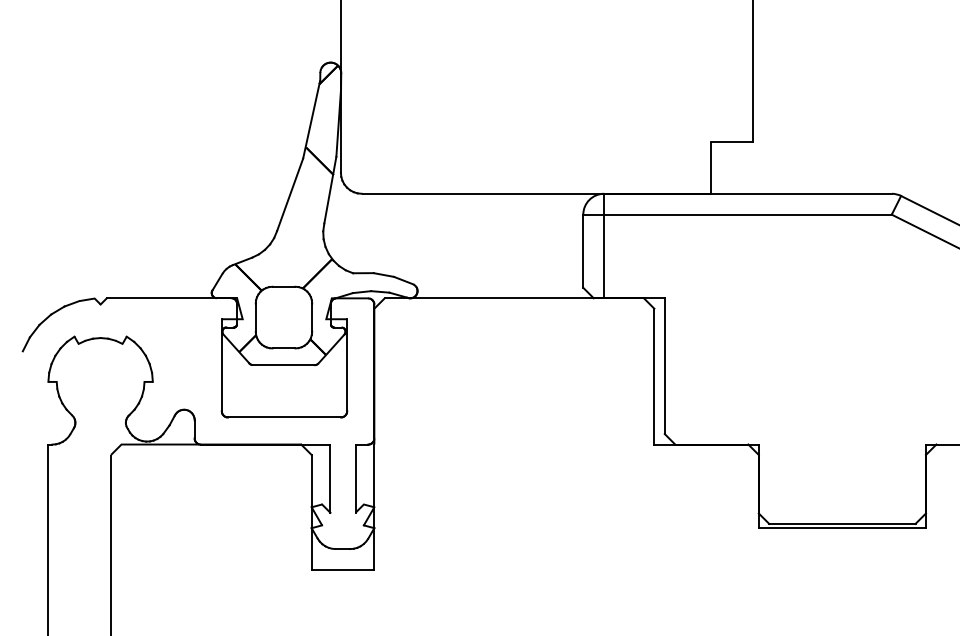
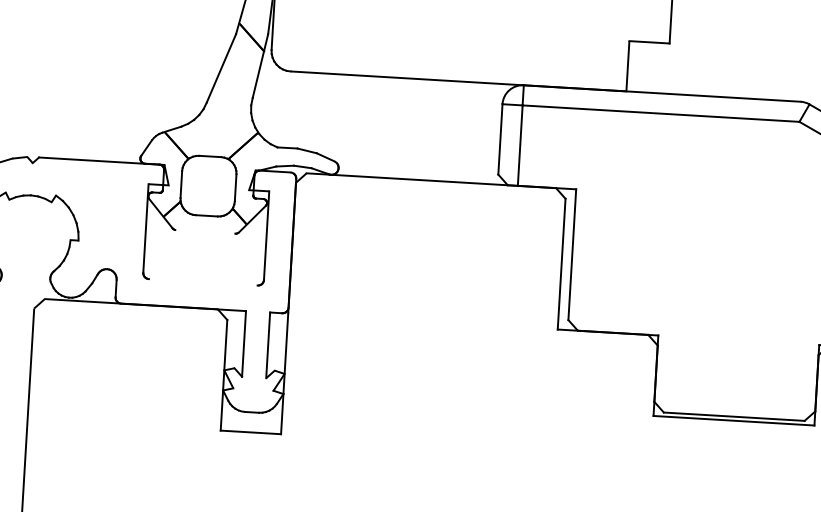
line: (283, 365) -> (205, 232), removed
line: (284, 417) -> (203, 282), removed

